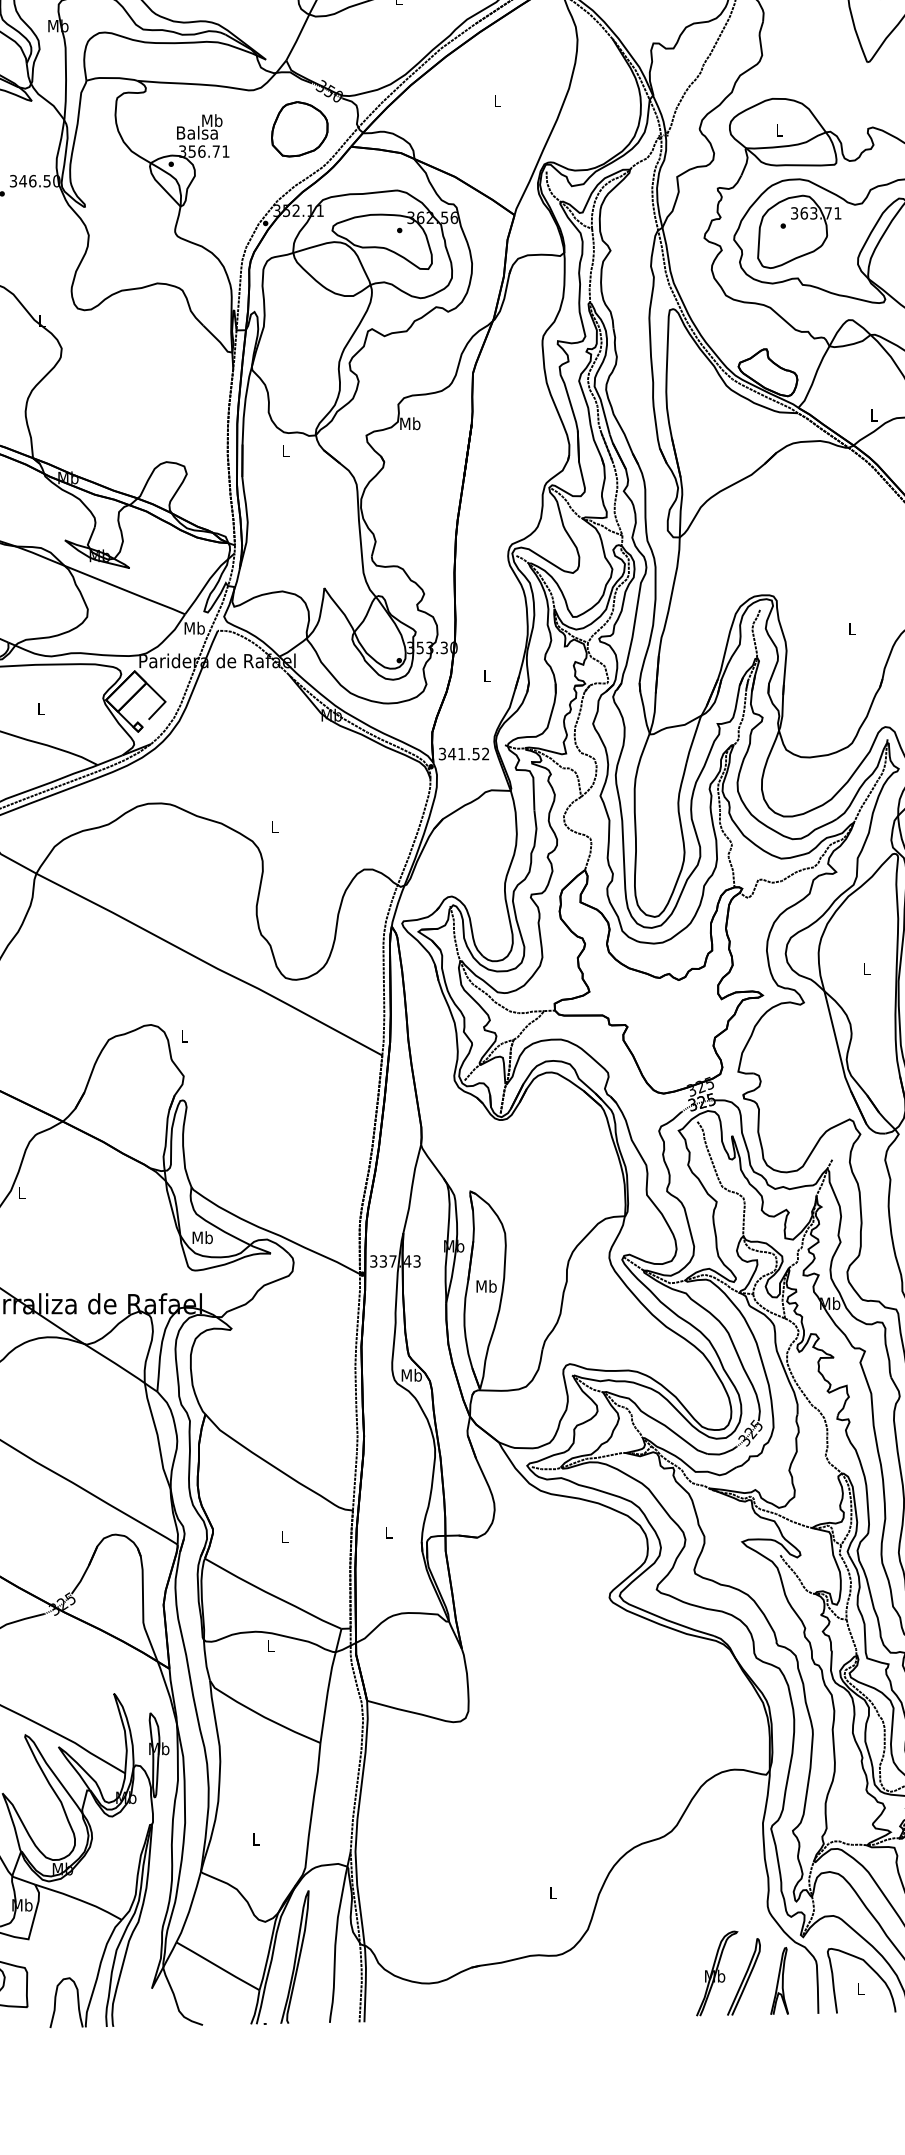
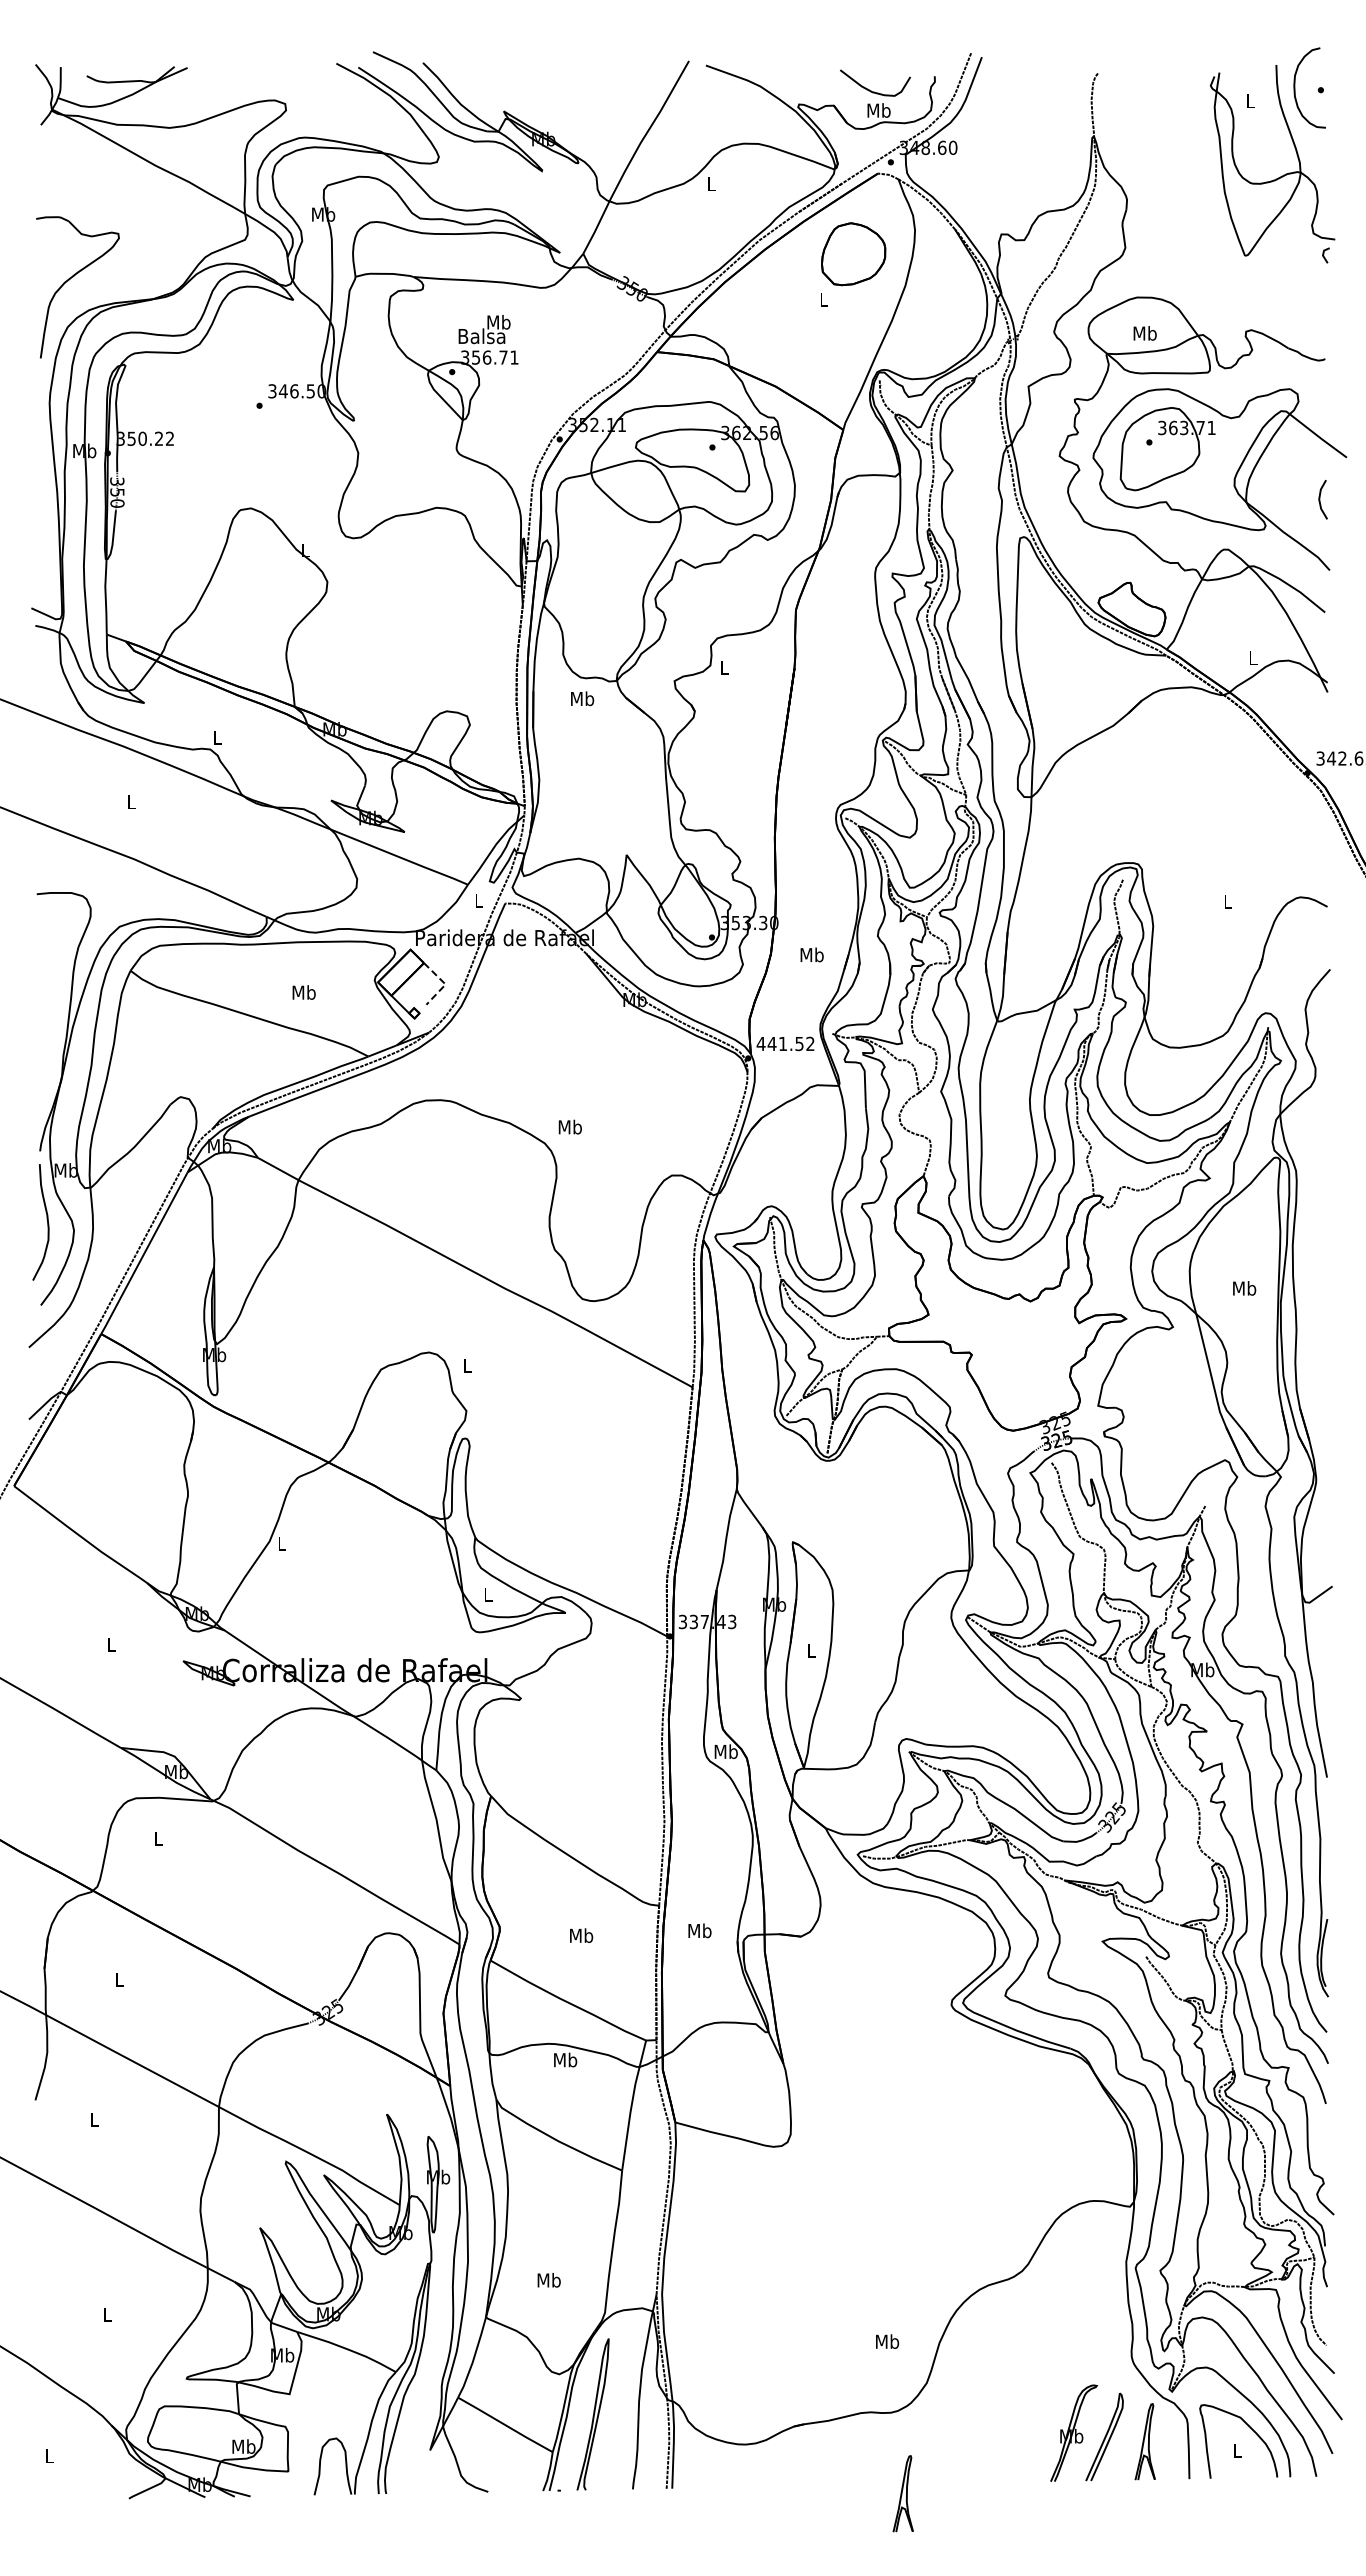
part: (299, 129) -> (853, 254), moved
text: (778, 130) -> (1144, 333), L -> Mb
text: (410, 423) -> (724, 667), Mb -> L
text: (285, 450) -> (582, 698), L -> Mb
text: (194, 628) -> (478, 900), Mb -> L
text: (486, 675) -> (811, 954), L -> Mb
line: (164, 701) -> (444, 983), solid -> dashed
text: (40, 708) -> (303, 992), L -> Mb
text: (441, 753) -> (760, 1043), 341.52 -> 441.52
text: (274, 826) -> (569, 1126), L -> Mb
text: (866, 968) -> (1244, 1288), L -> Mb
text: (202, 1237) -> (487, 1594), Mb -> L
text: (486, 1286) -> (811, 1650), Mb -> L
text: (388, 1532) -> (699, 1930), L -> Mb
text: (284, 1536) -> (581, 1935), L -> Mb
text: (270, 1645) -> (565, 2059), L -> Mb
text: (255, 1839) -> (548, 2280), L -> Mb
text: (553, 1893) -> (887, 2341), L -> Mb
part: (566, 2026) -> (902, 2493), added

